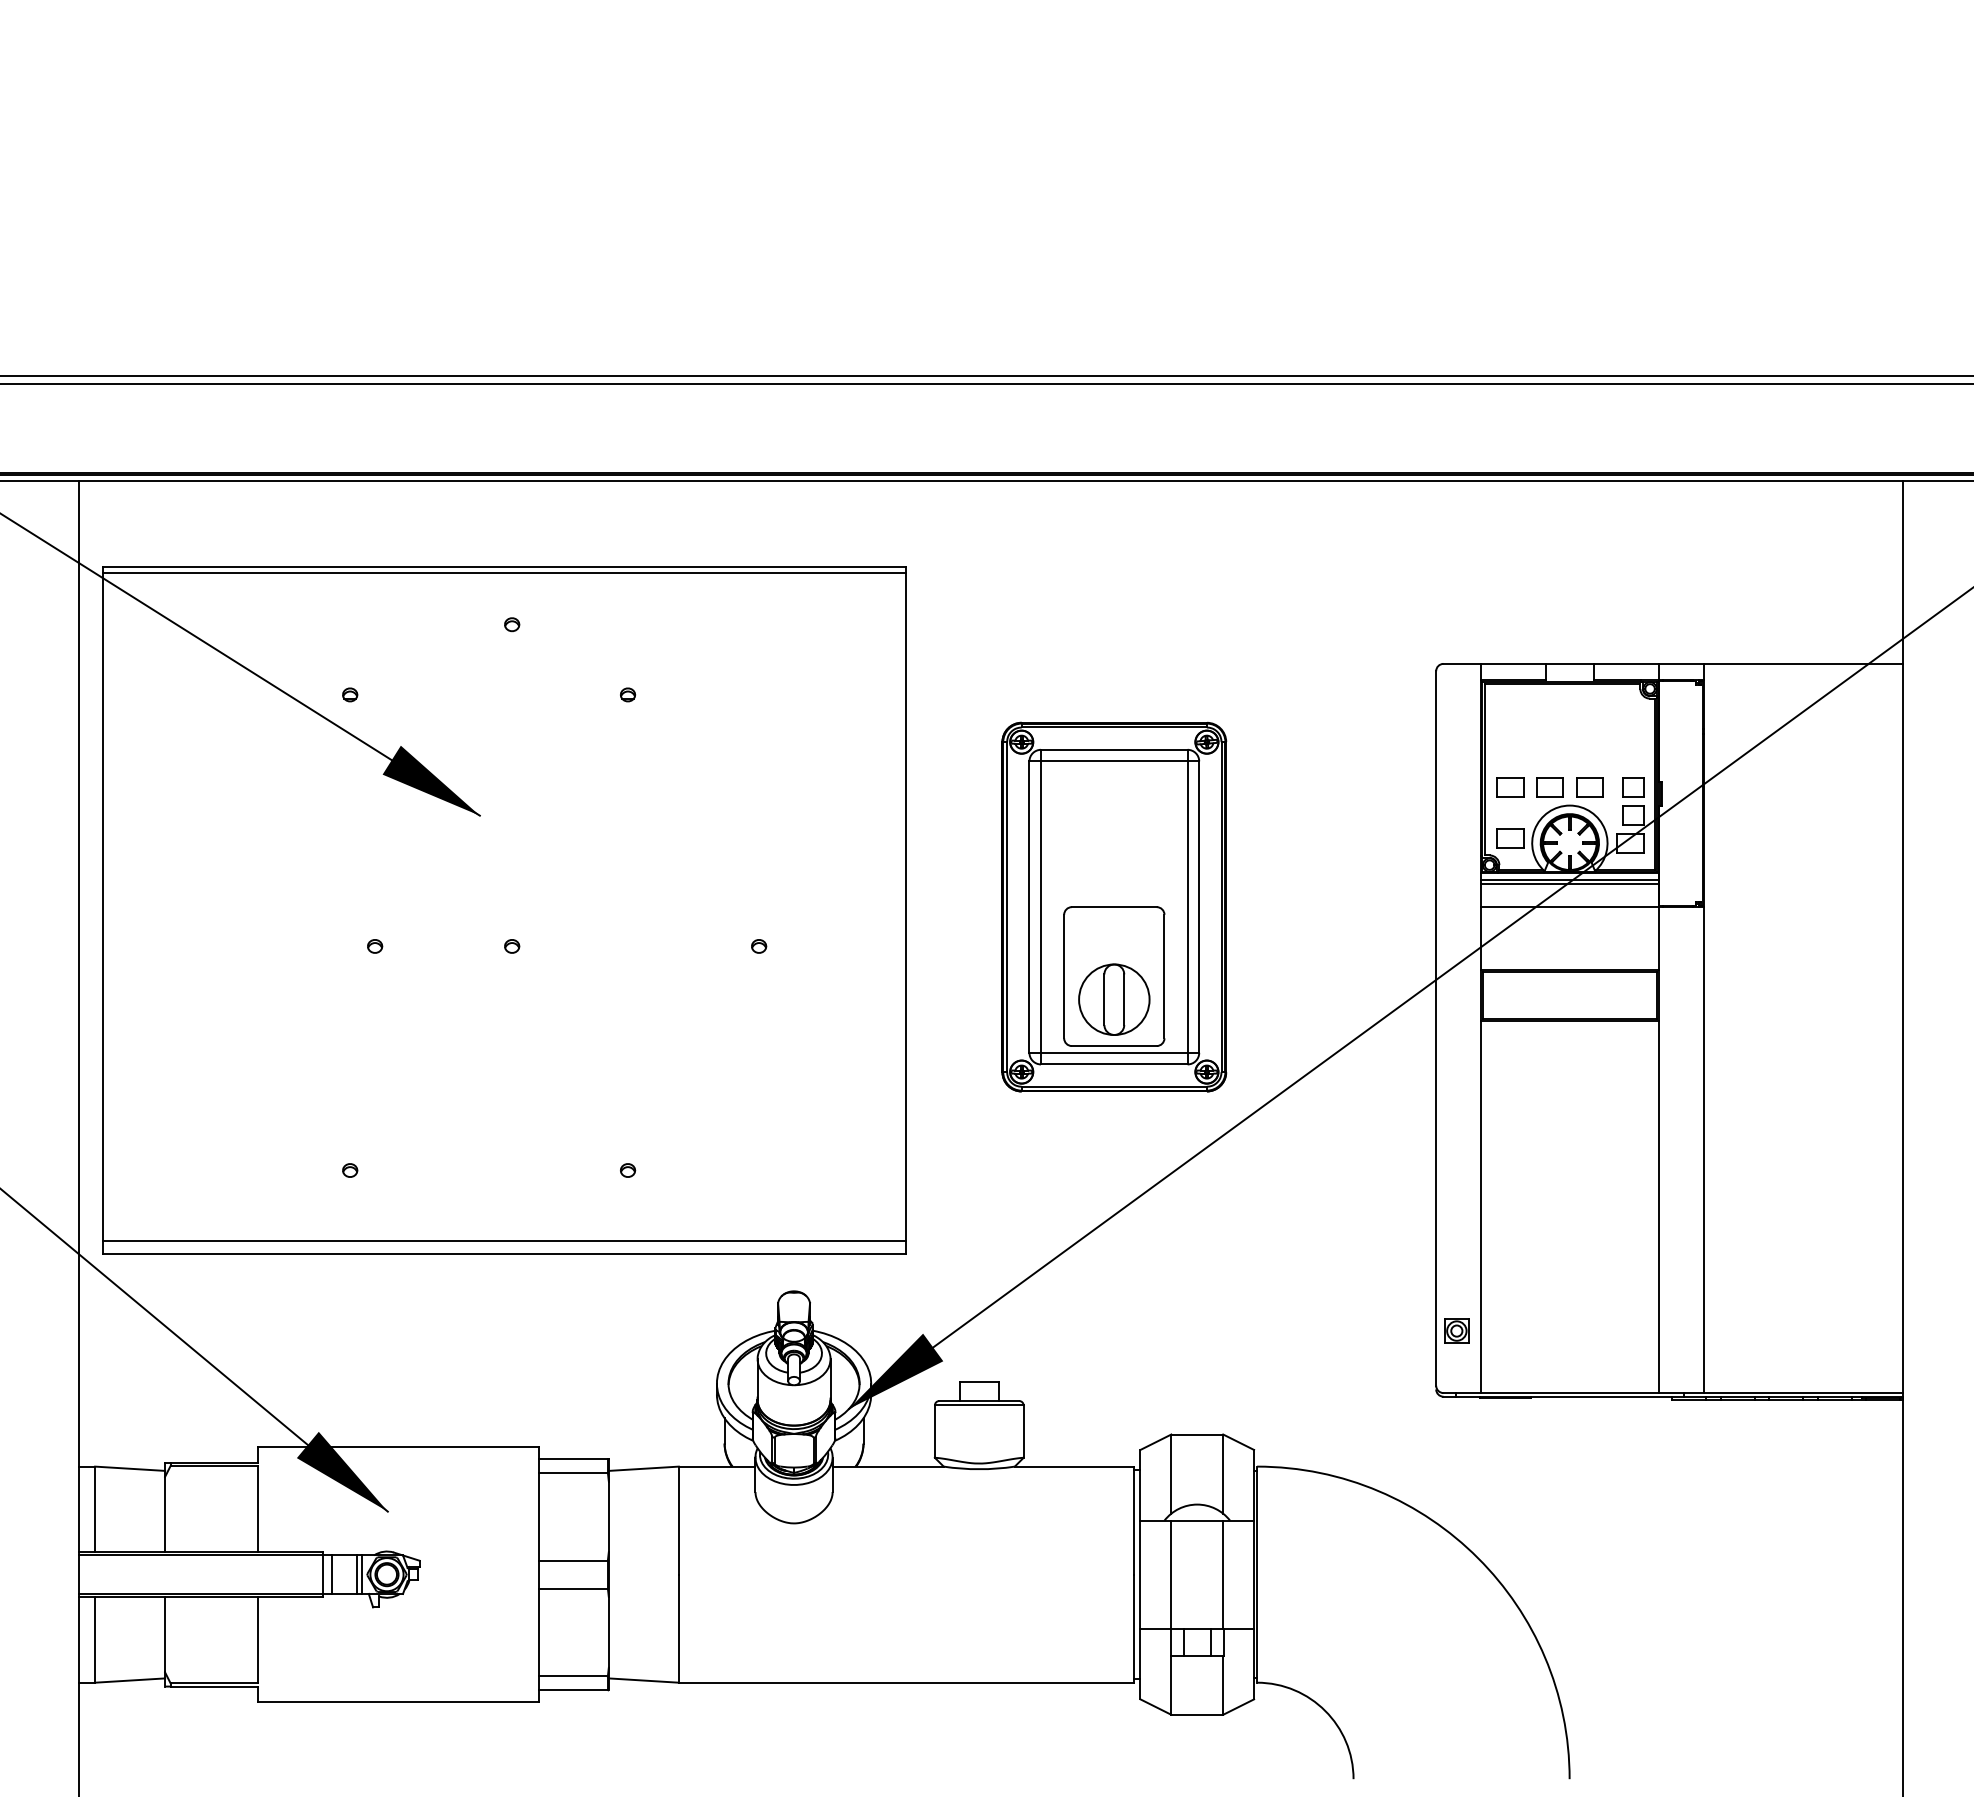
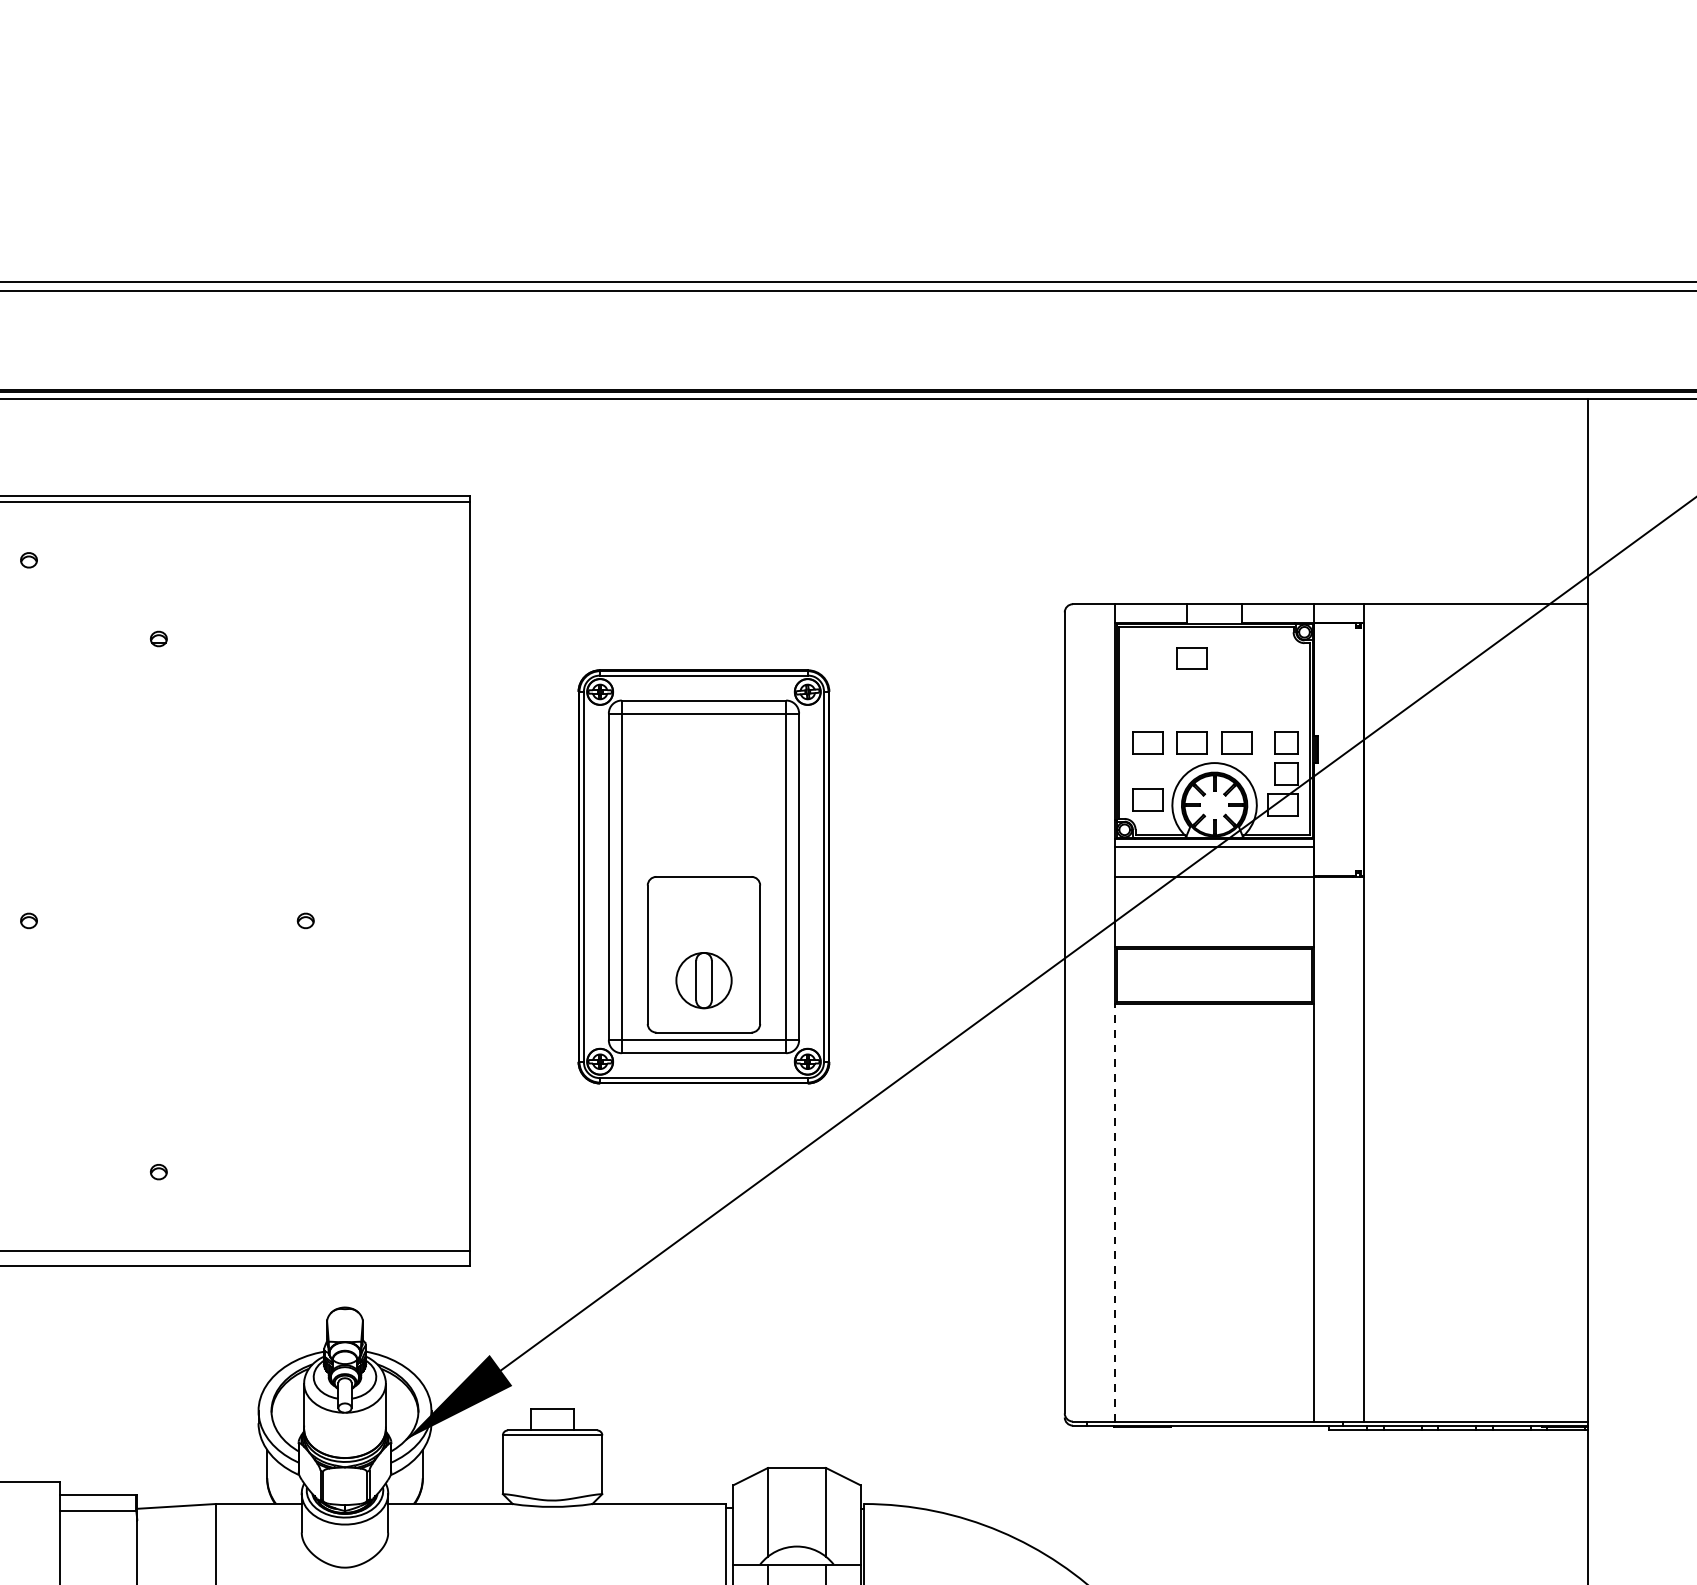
part: (1549, 712) -> (1191, 658), added
line: (1569, 883) -> (1214, 850), removed
part: (1114, 999) -> (704, 980), size x0.7
line: (1481, 1206) -> (1115, 1212), solid -> dashed
part: (1456, 1330) -> (1087, 1351), removed

